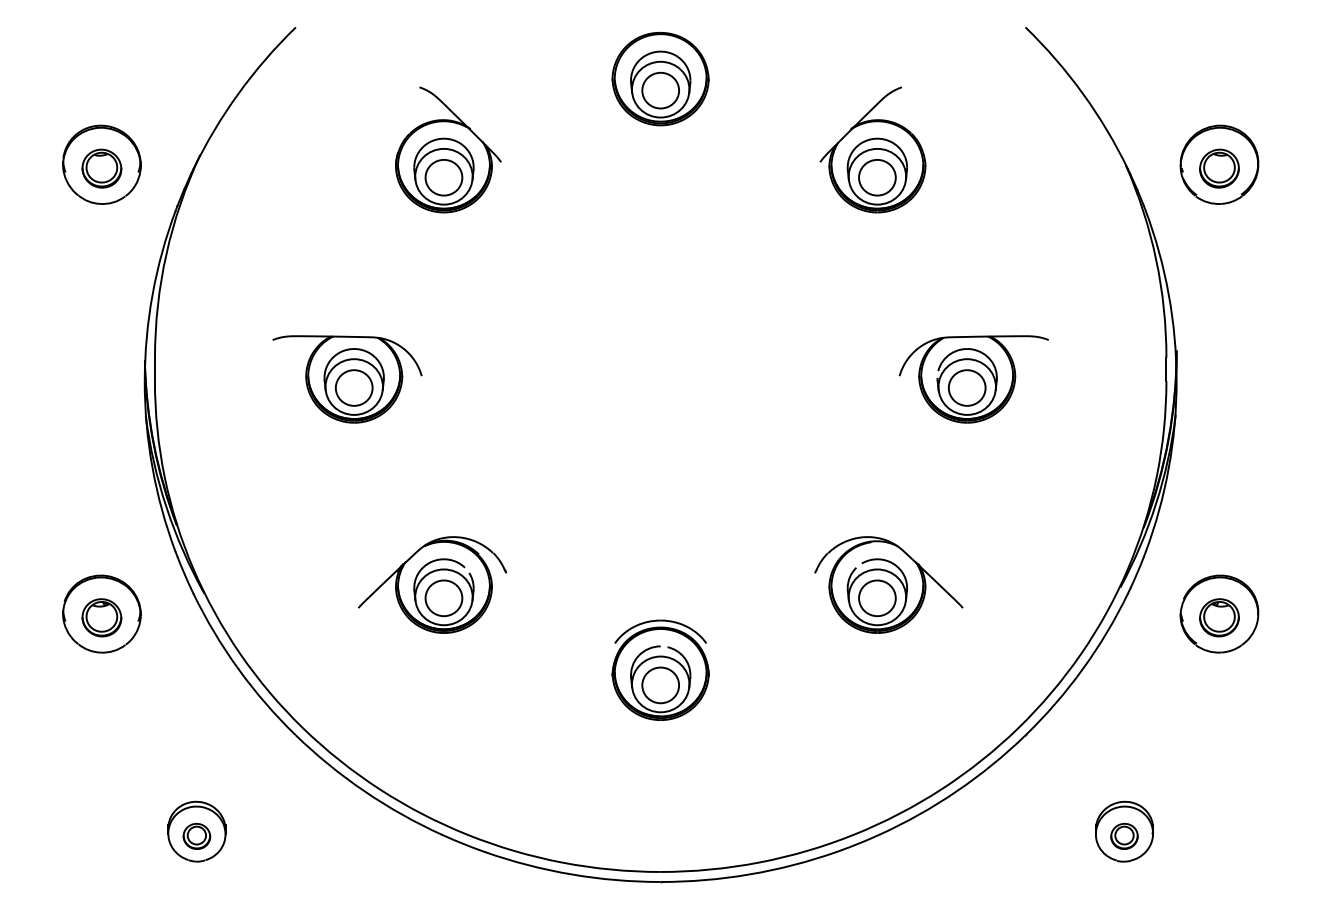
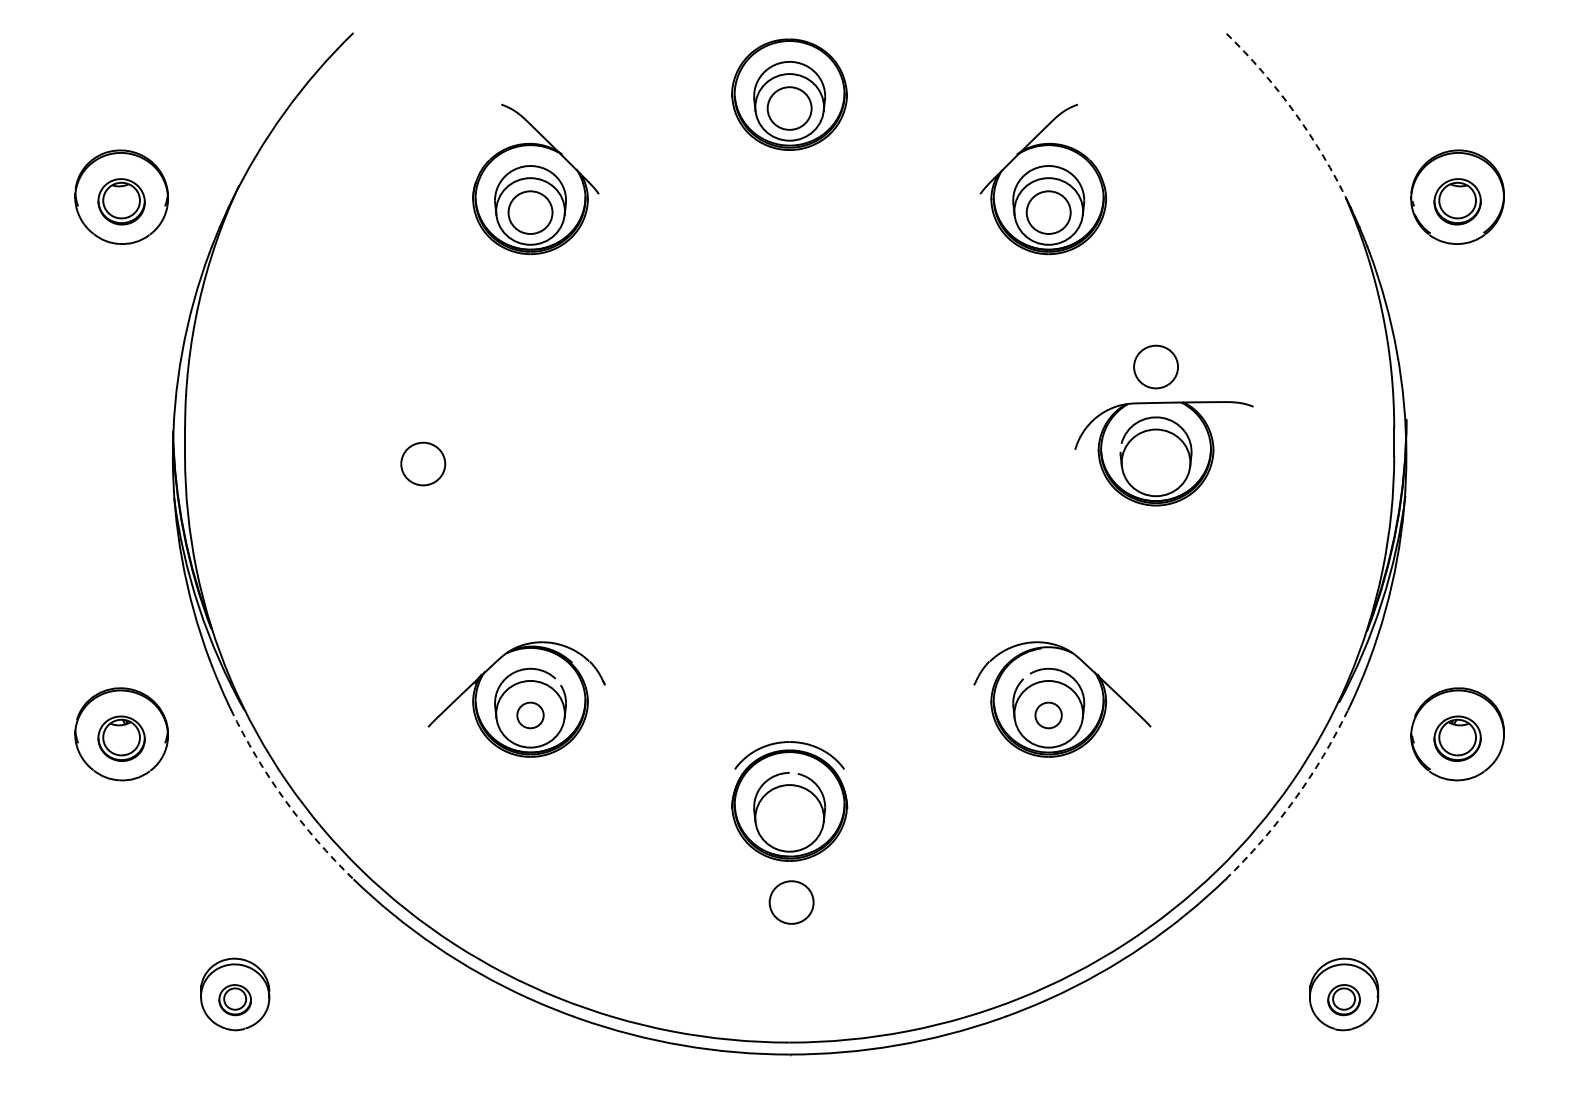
arc: (1083, 93) -> (1294, 112), solid -> dashed
part: (346, 379) -> (414, 453), removed
part: (966, 387) -> (1155, 366), moved
part: (443, 598) -> (530, 715), size x0.6
part: (877, 598) -> (1048, 715), size x0.6
arc: (238, 668) -> (284, 799), solid -> dashed
arc: (1083, 668) -> (1294, 799), solid -> dashed
part: (660, 685) -> (791, 902), moved

